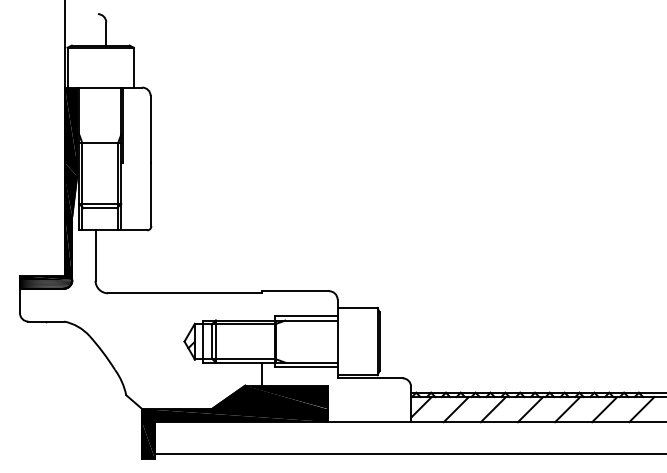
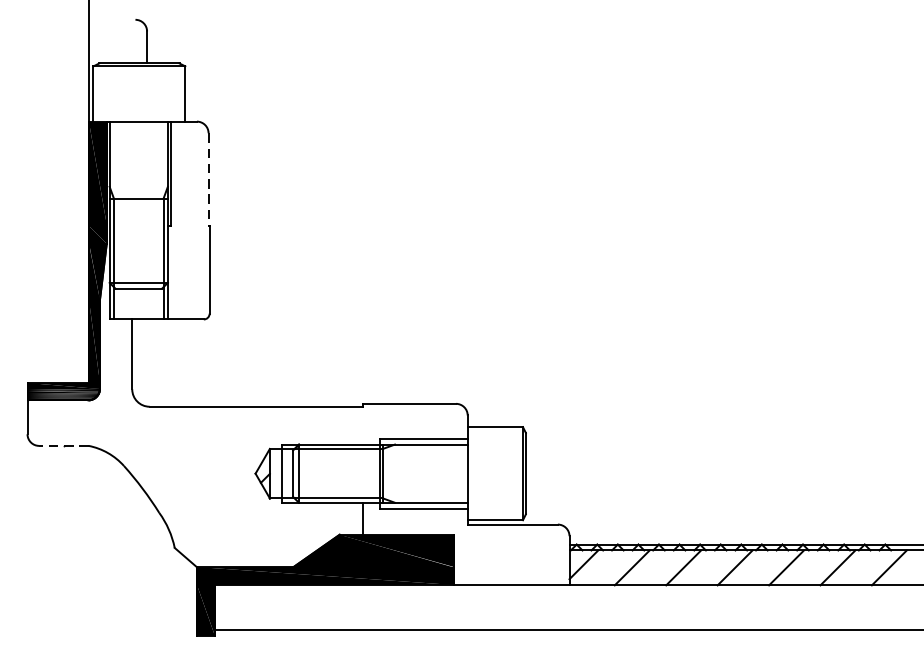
line: (150, 129) -> (208, 179), solid -> dashed
line: (46, 321) -> (64, 445), solid -> dashed

